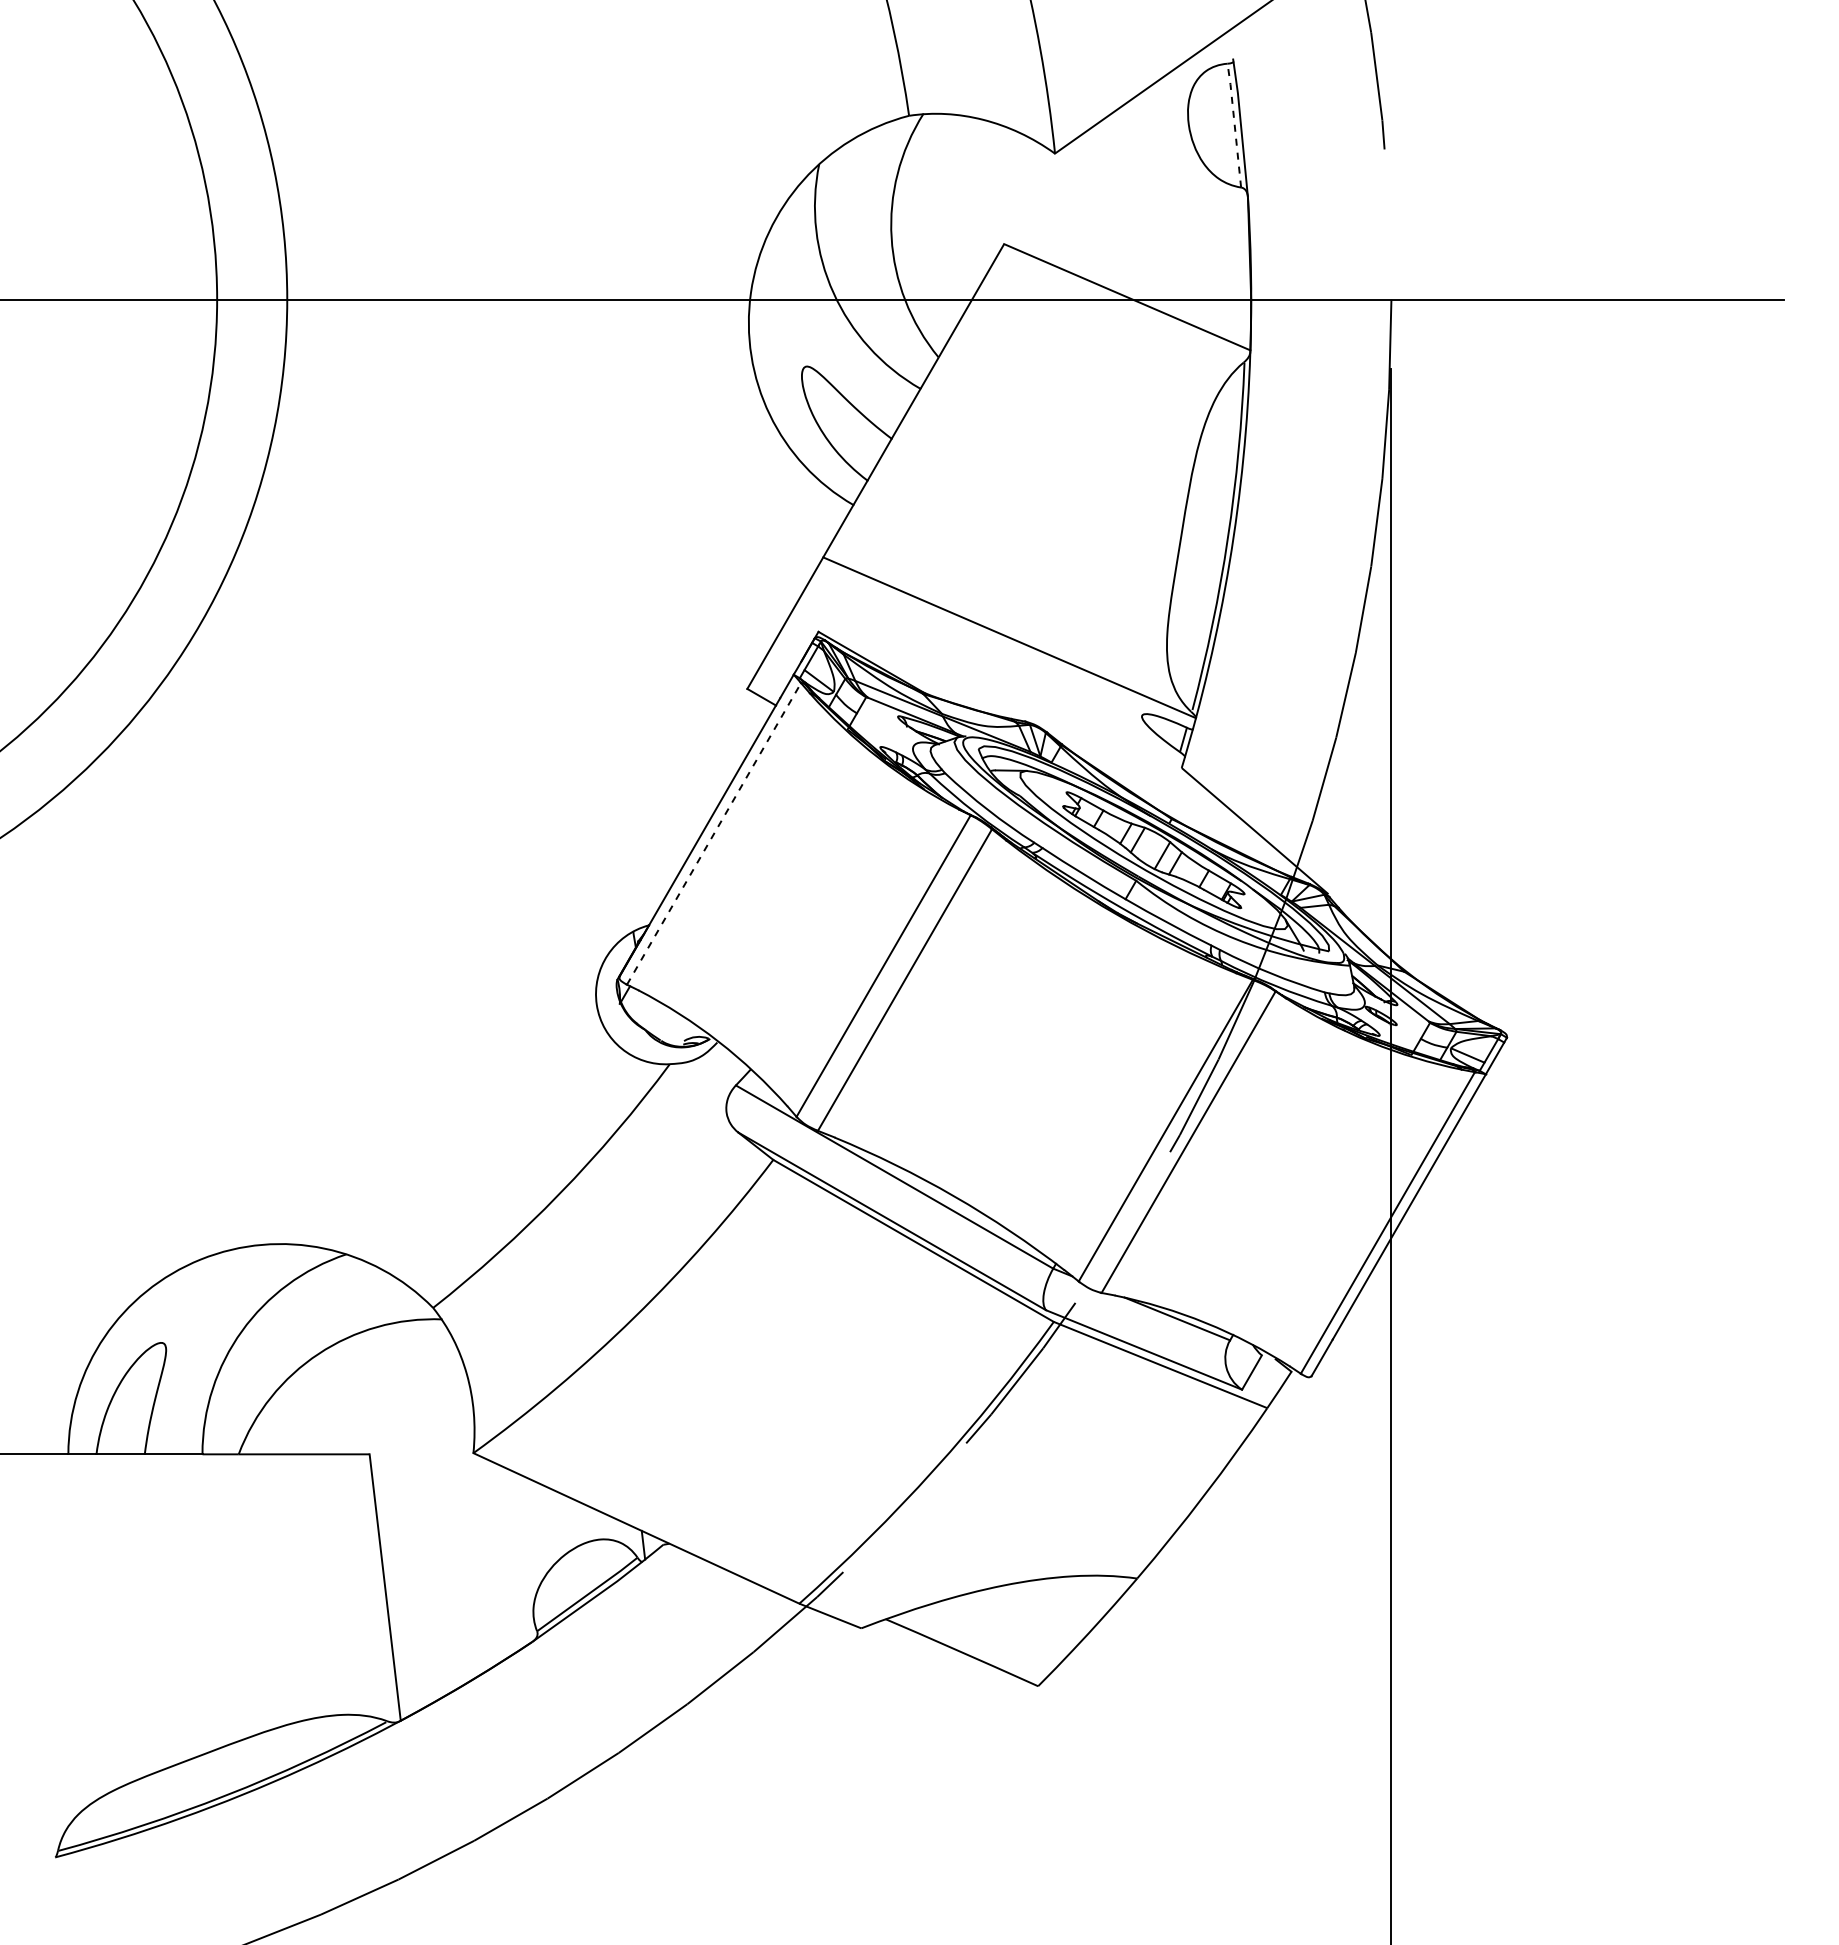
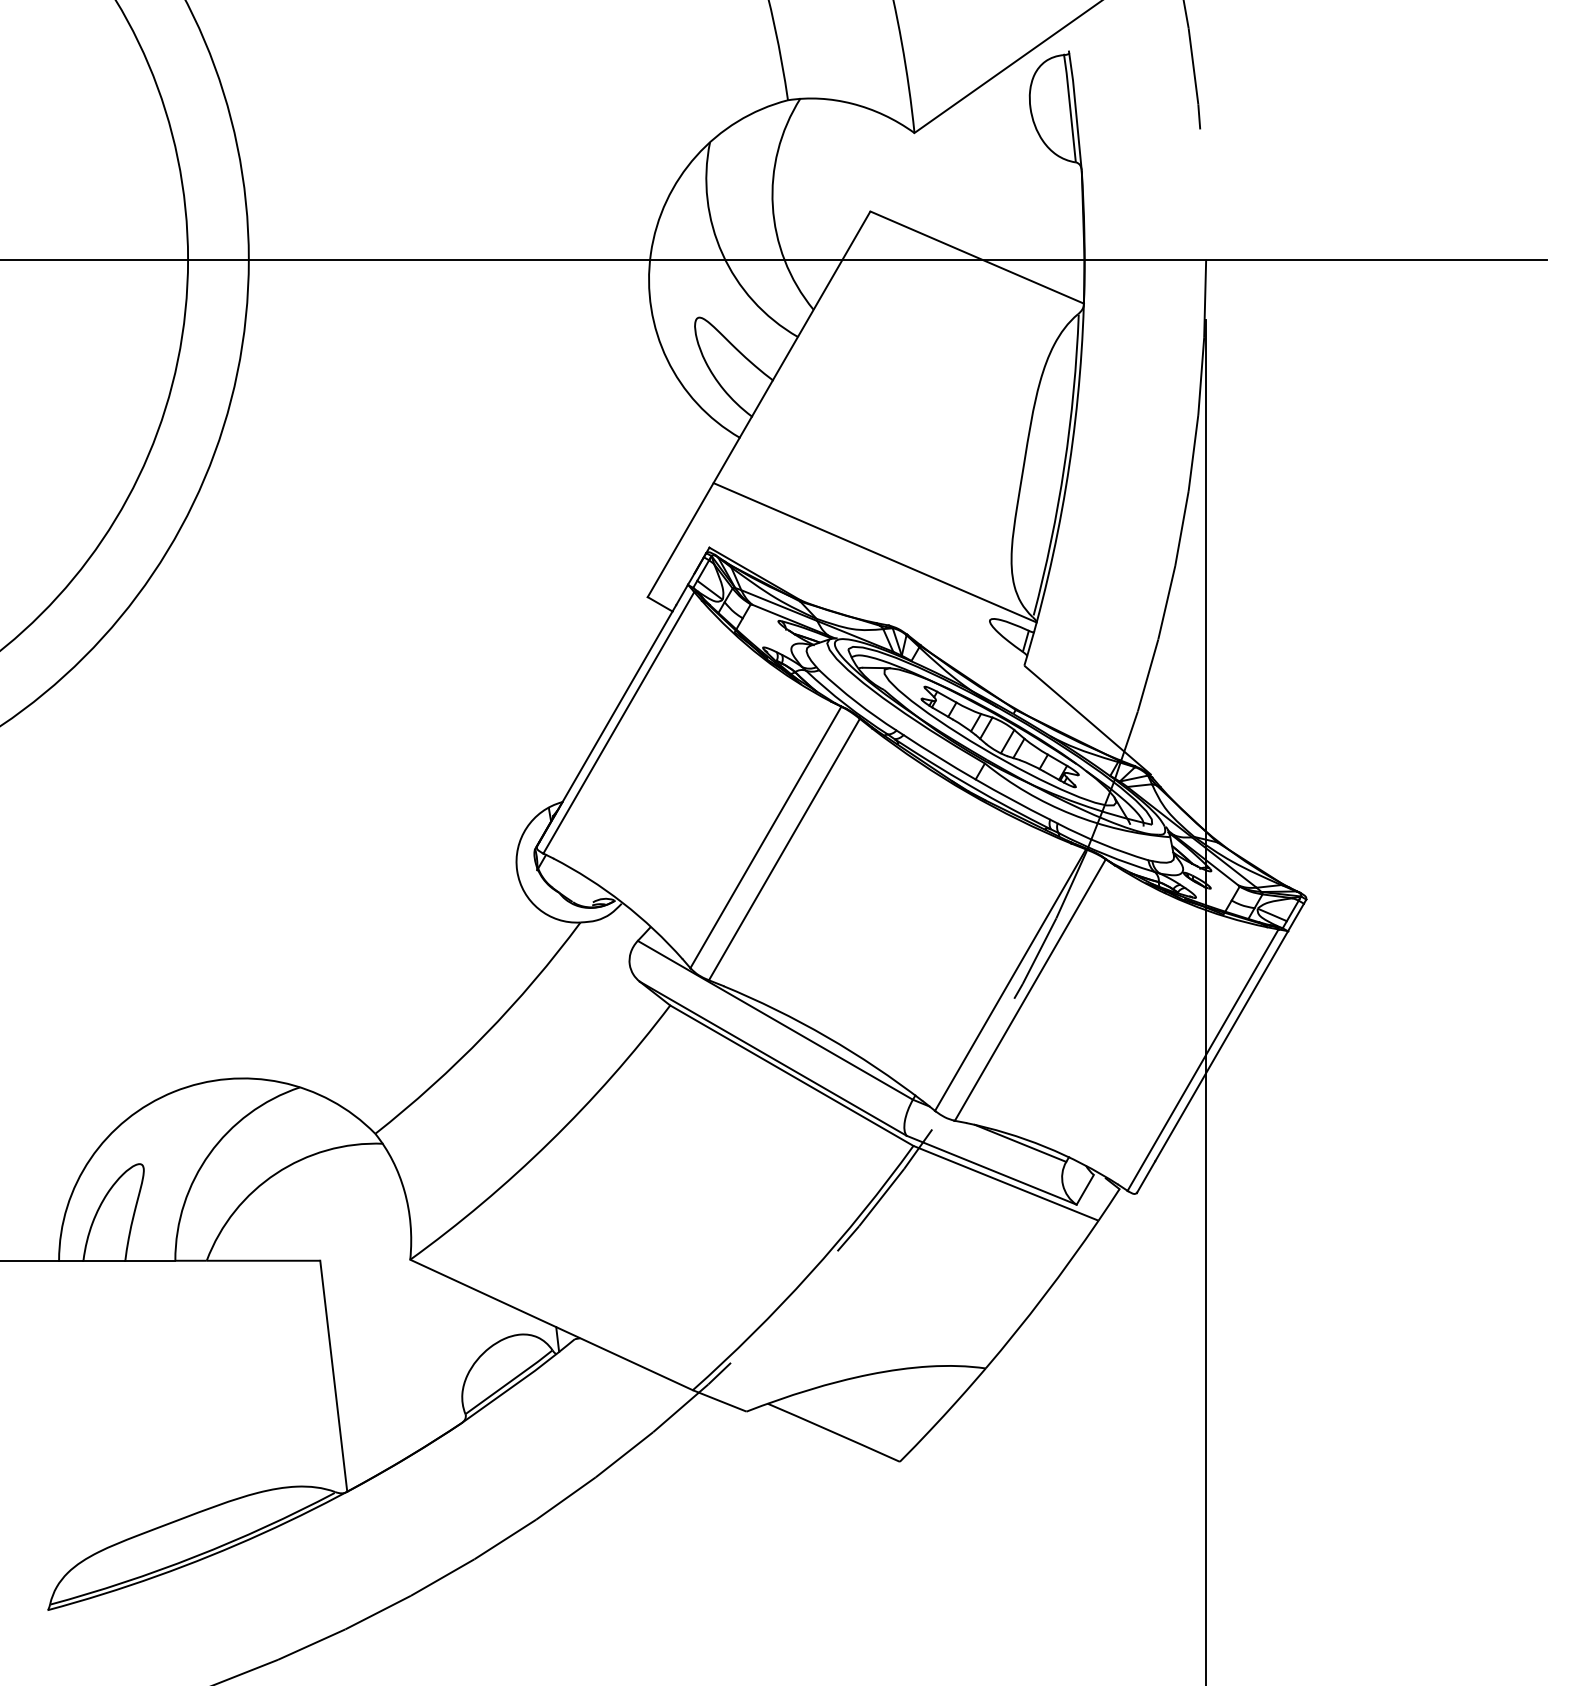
line: (1234, 124) -> (1070, 107), dashed -> solid
line: (714, 833) -> (619, 722), dashed -> solid

